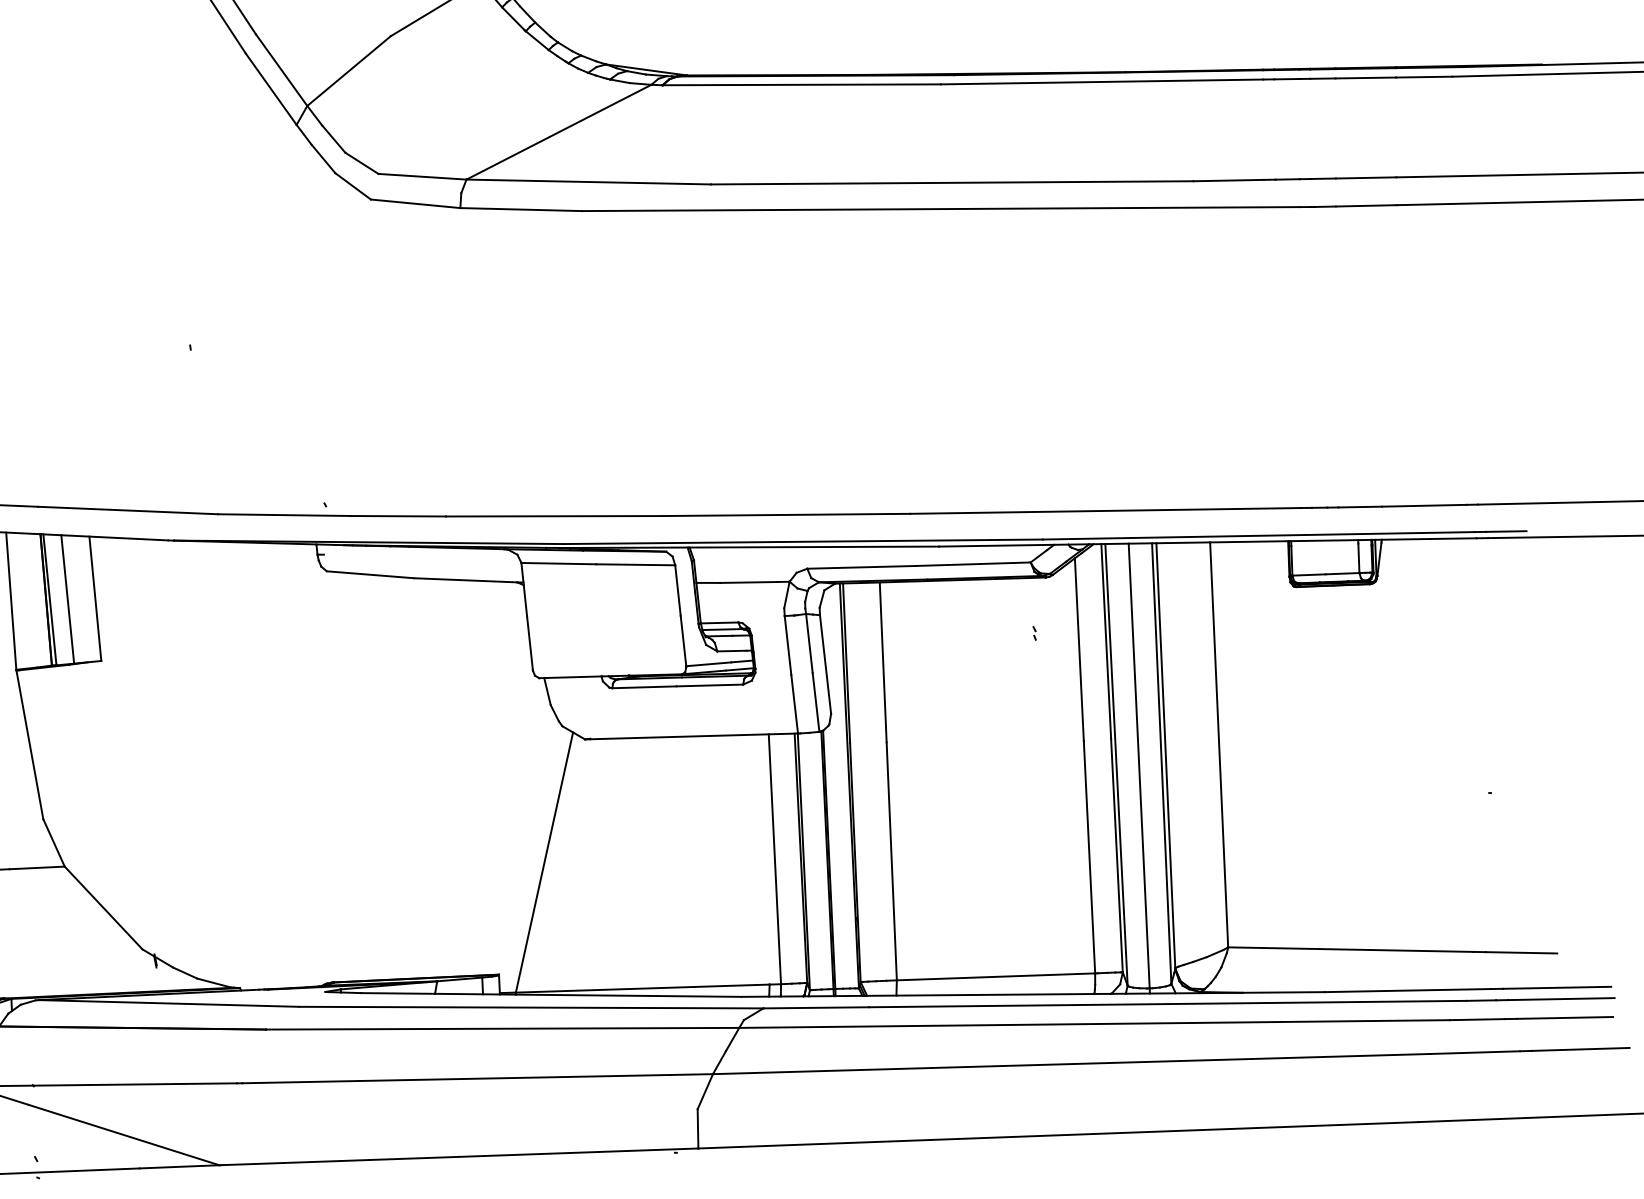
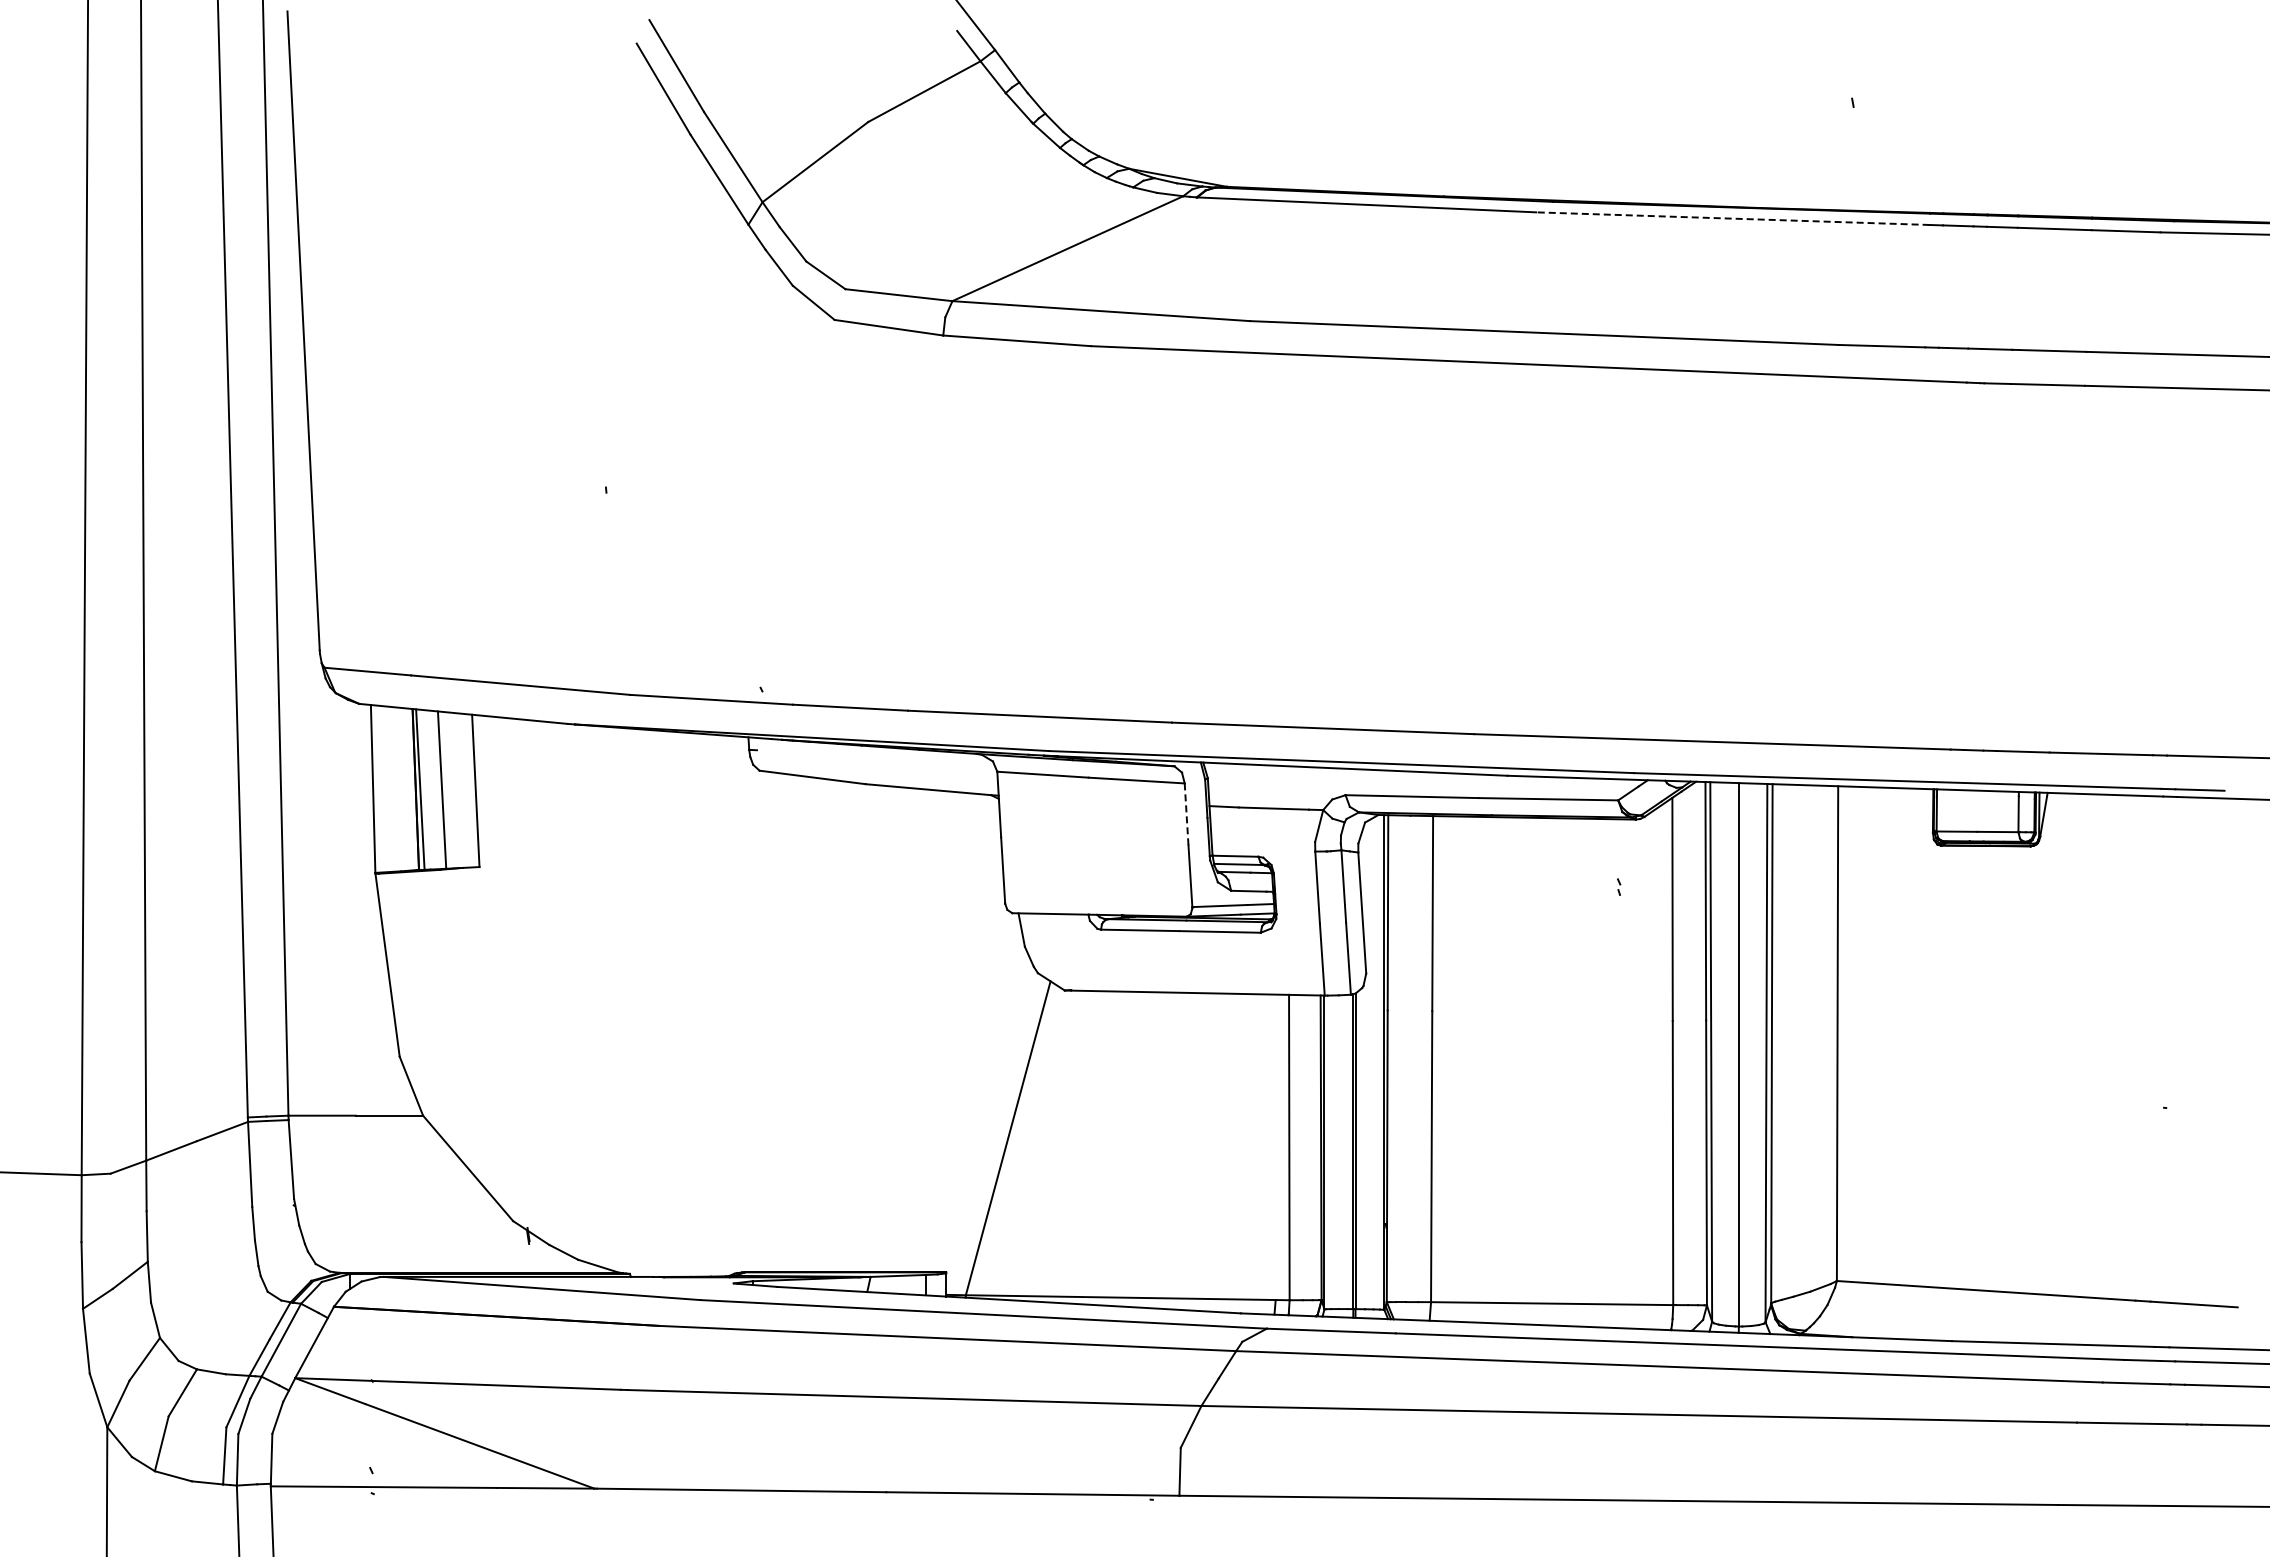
line: (1101, 81) -> (1732, 218), solid -> dashed
line: (677, 590) -> (1186, 814), solid -> dashed

